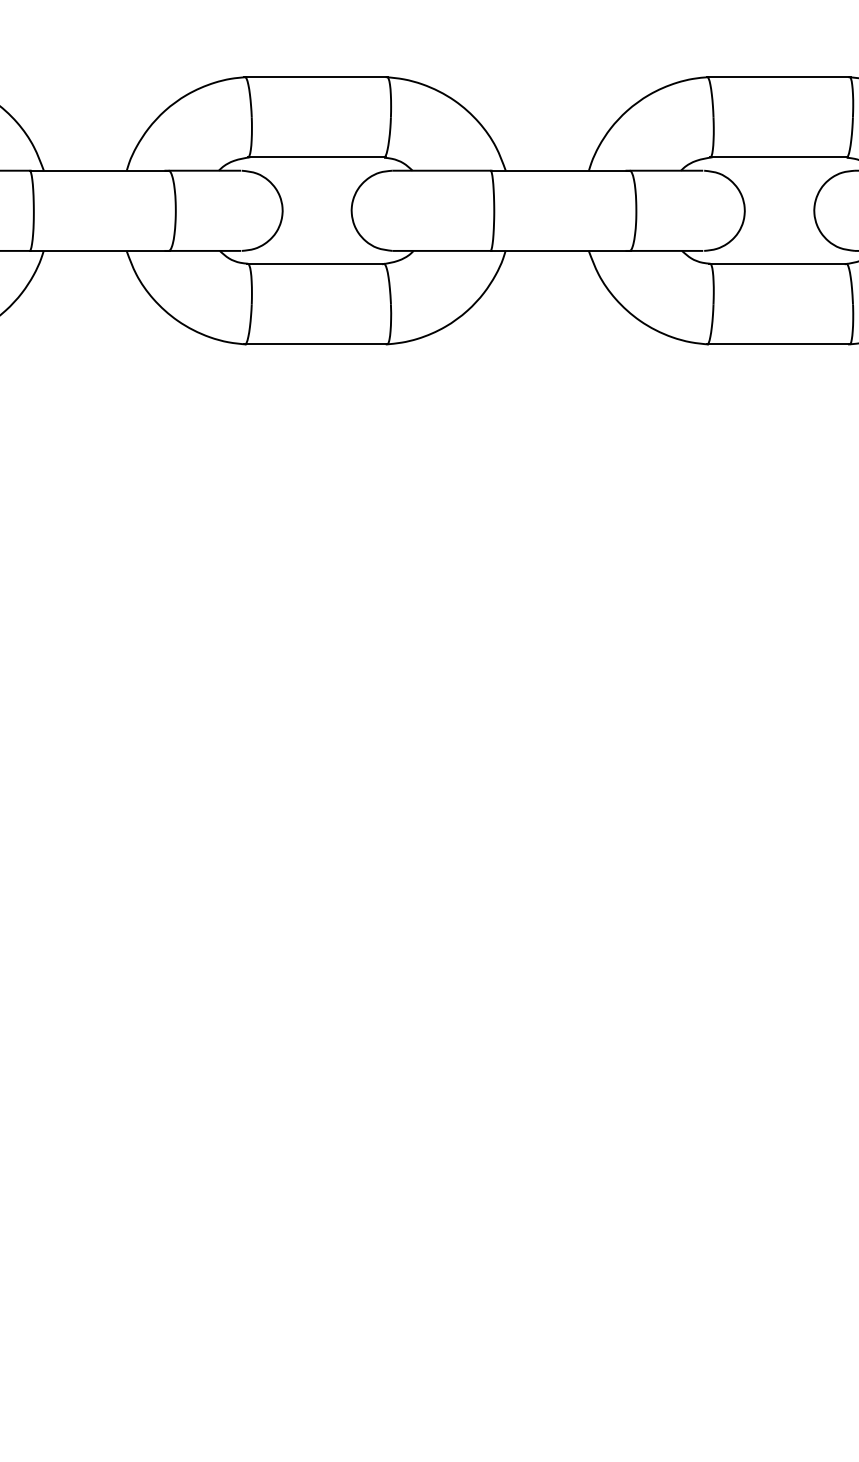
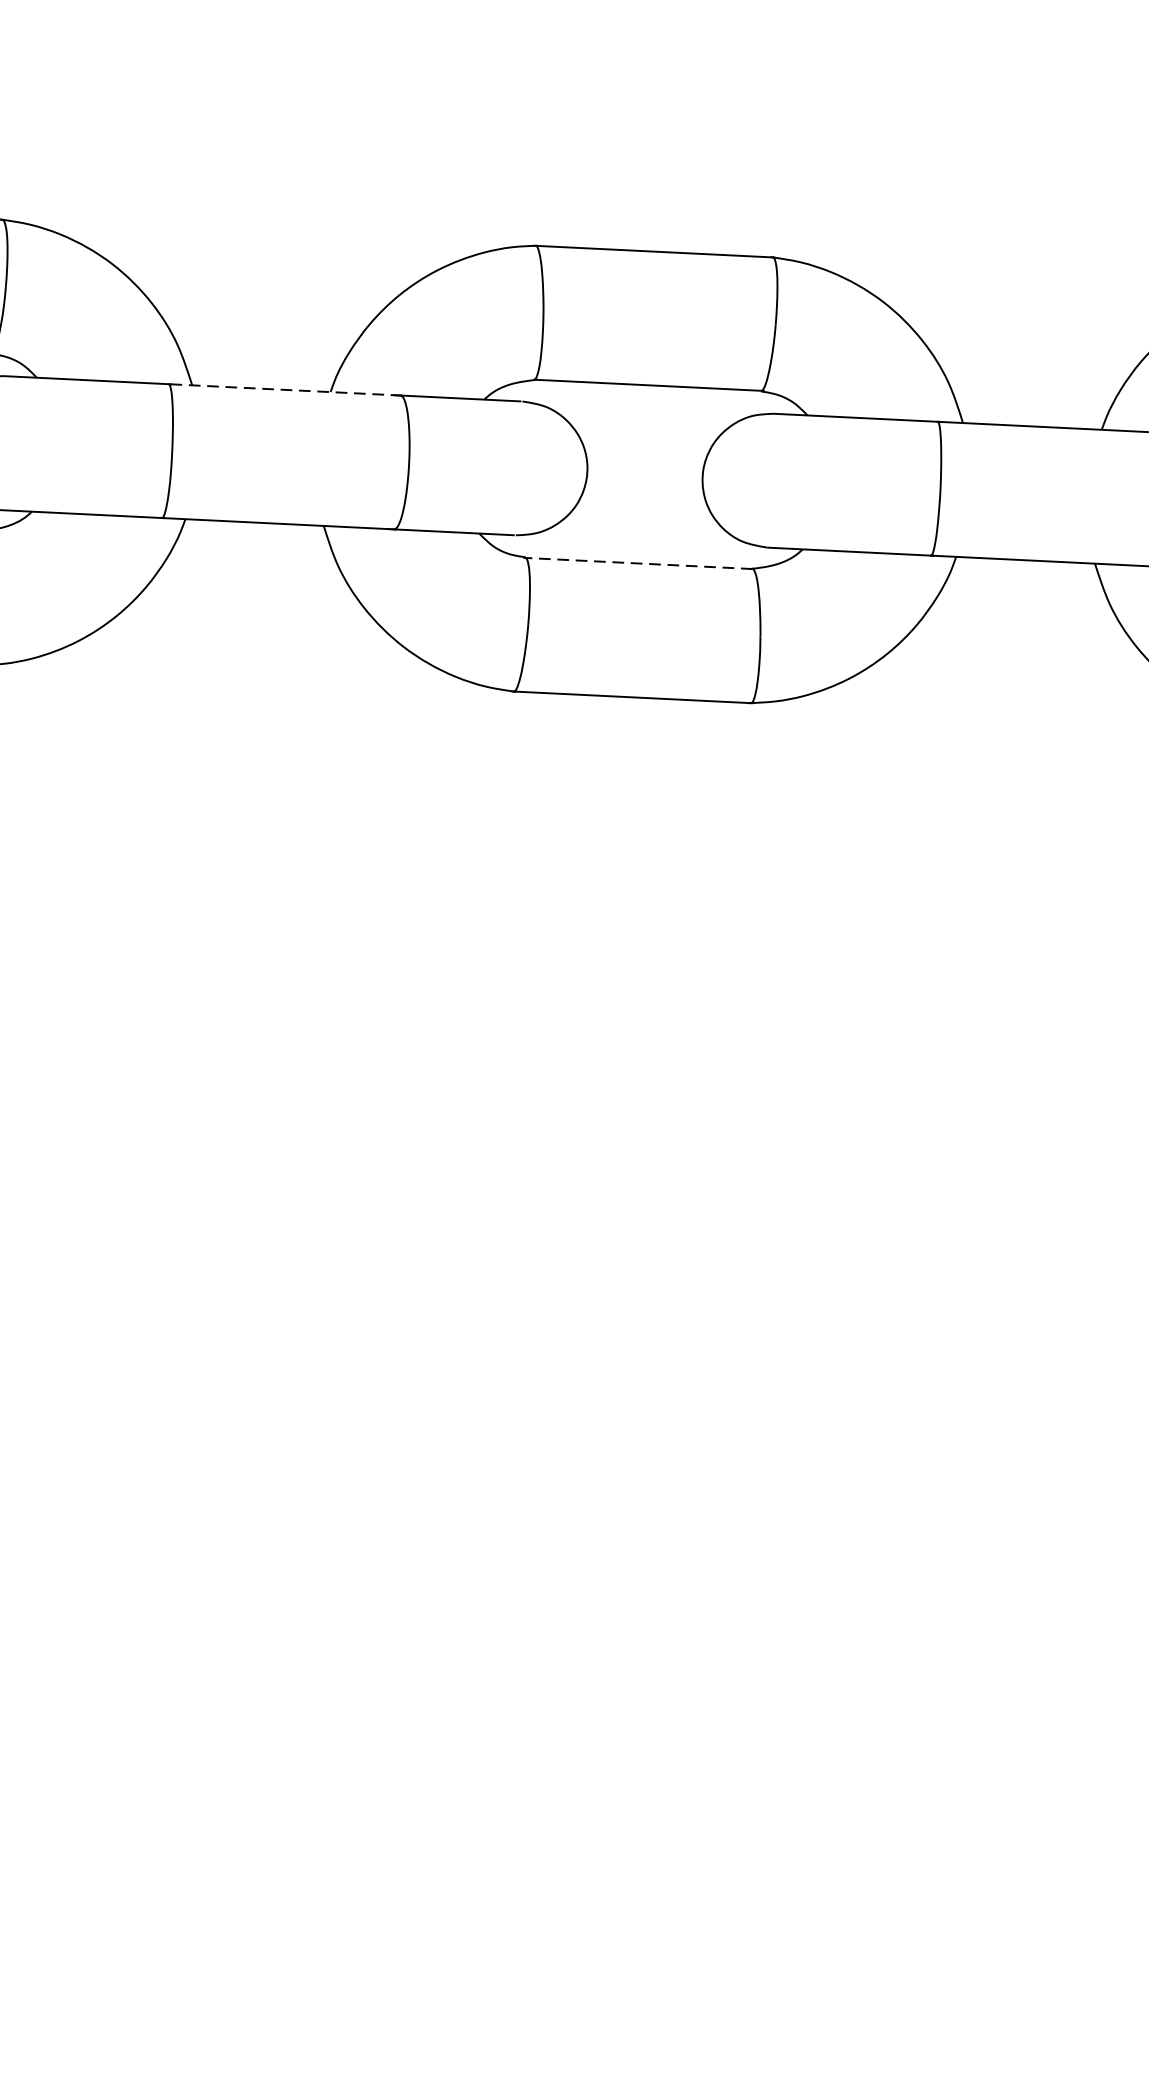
line: (99, 170) -> (285, 389), solid -> dashed
line: (315, 264) -> (637, 564), solid -> dashed

